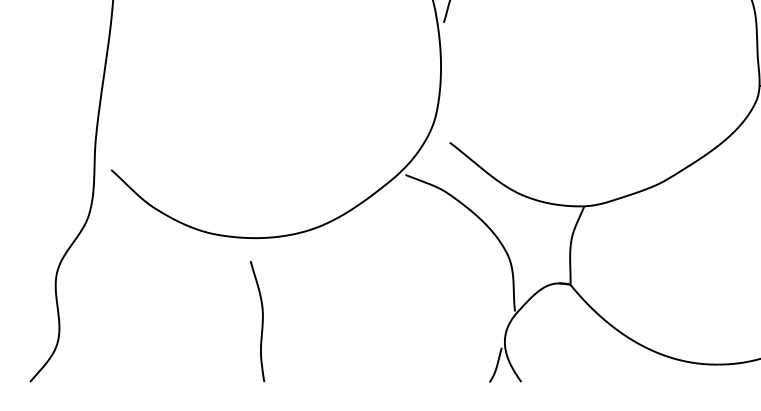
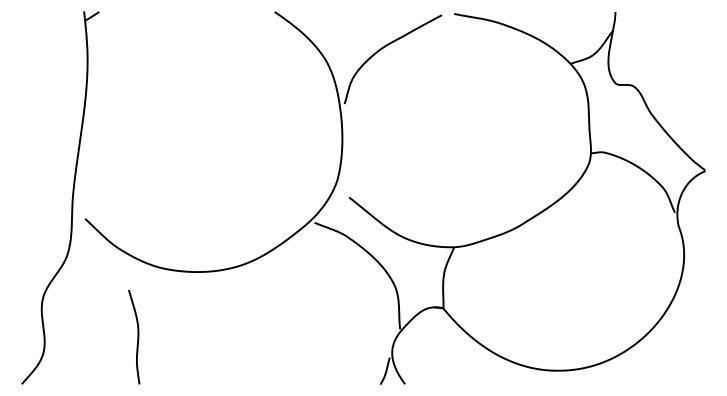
curve: (261, 320) -> (137, 336), moved

